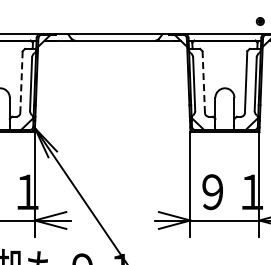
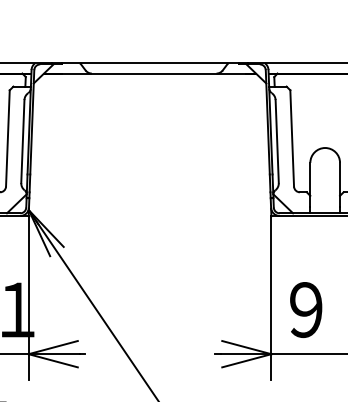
line: (21, 82) -> (7, 138), dashed -> solid
line: (203, 82) -> (291, 138), dashed -> solid

